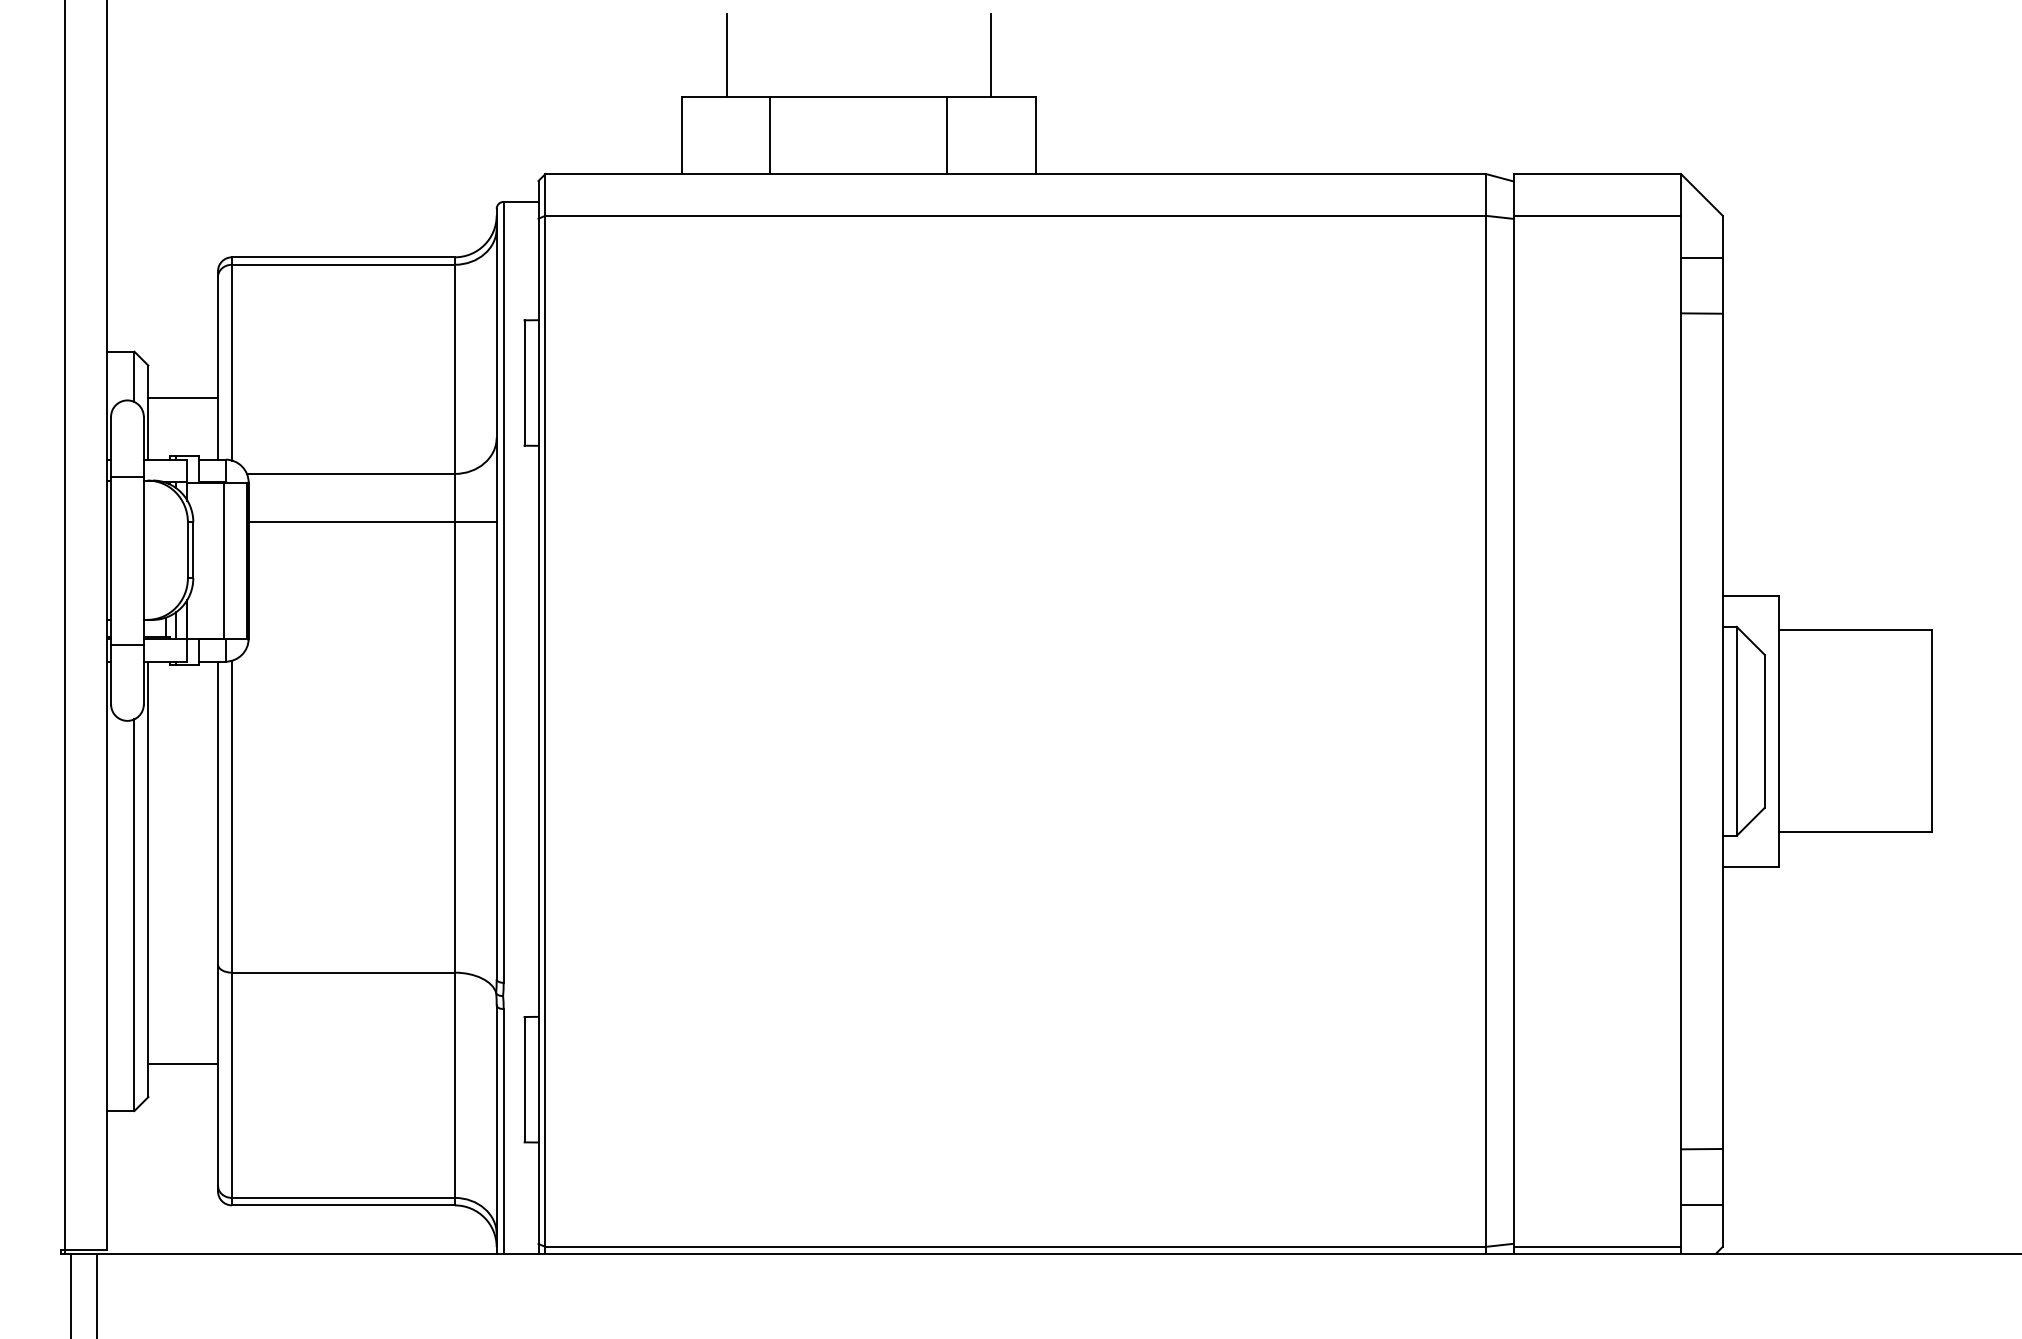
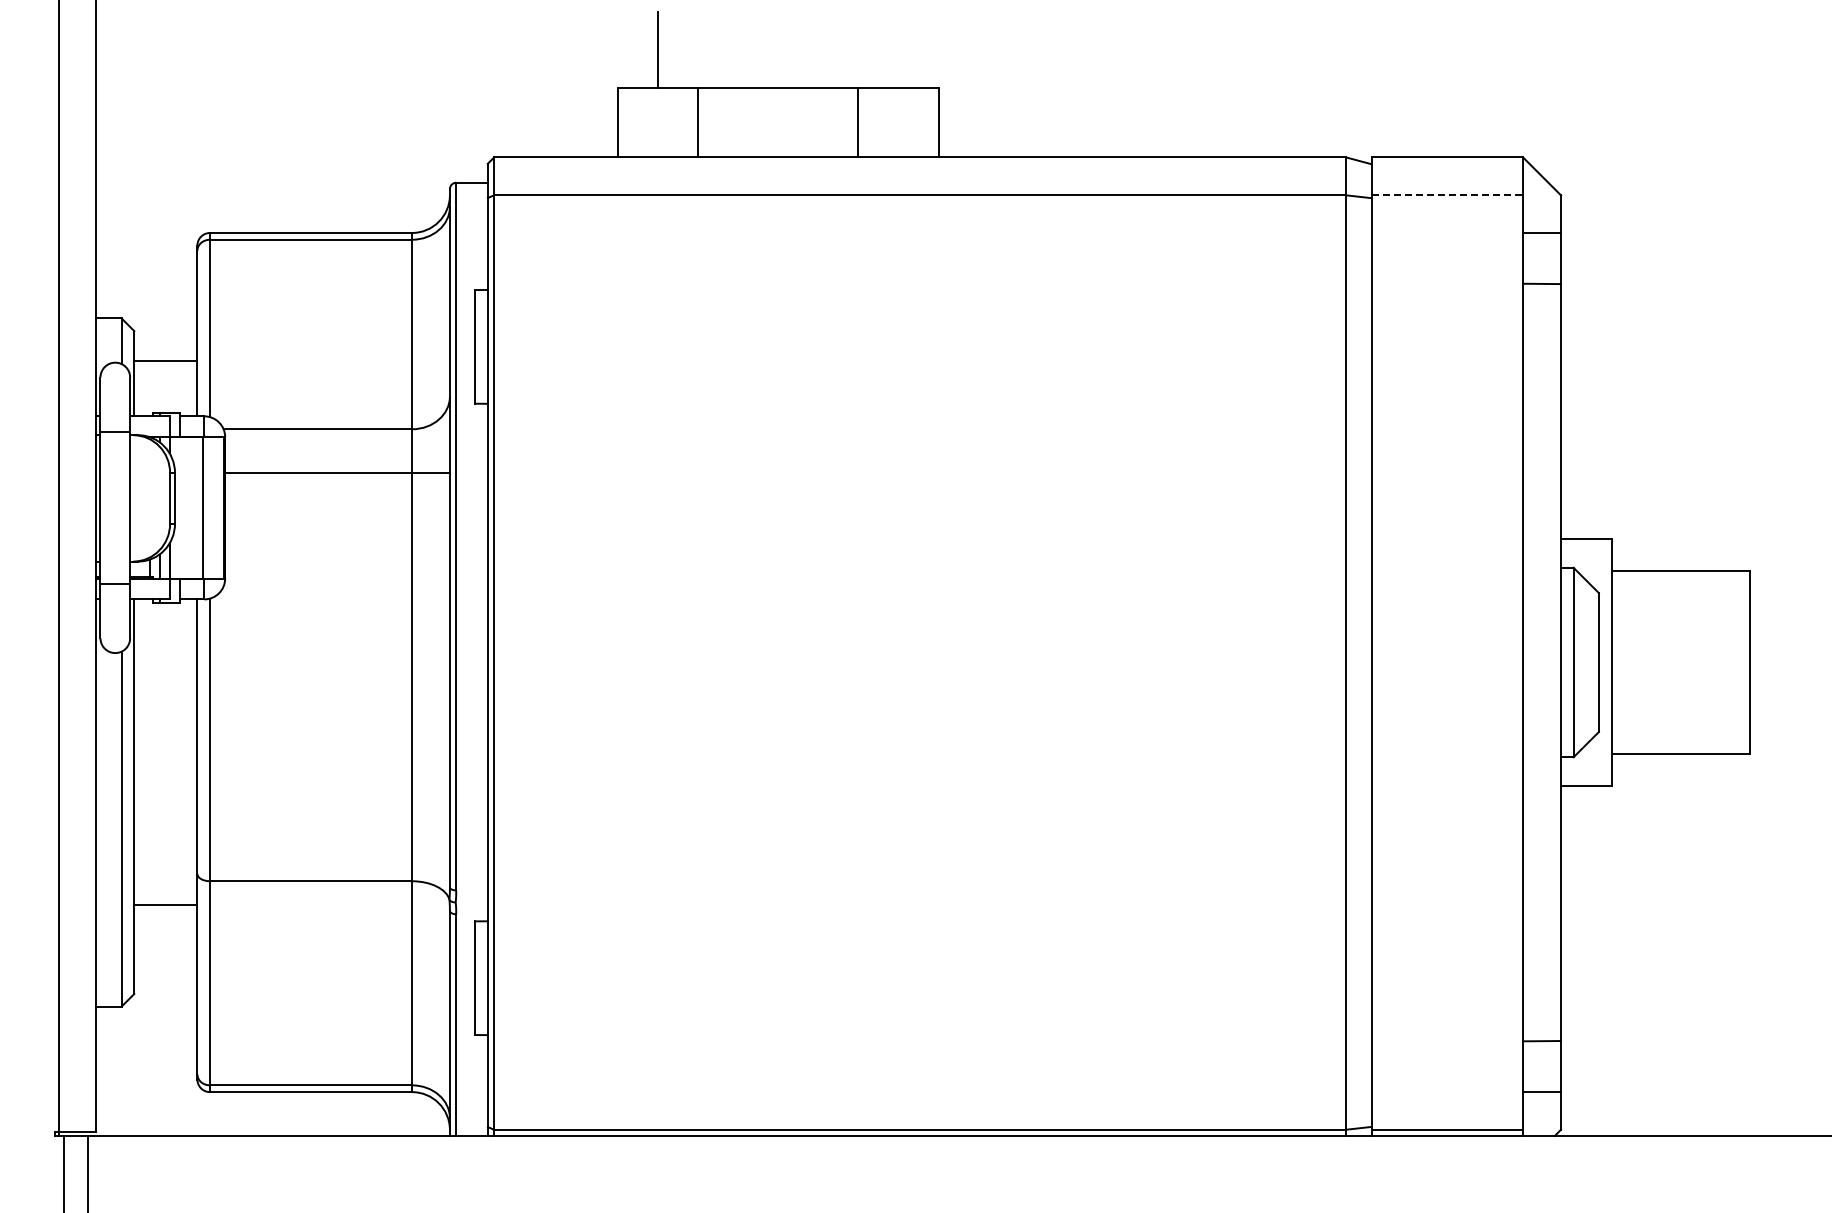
line: (991, 55) -> (898, 50), removed
line: (1597, 215) -> (1447, 195), solid -> dashed
line: (182, 1064) -> (165, 905), moved

